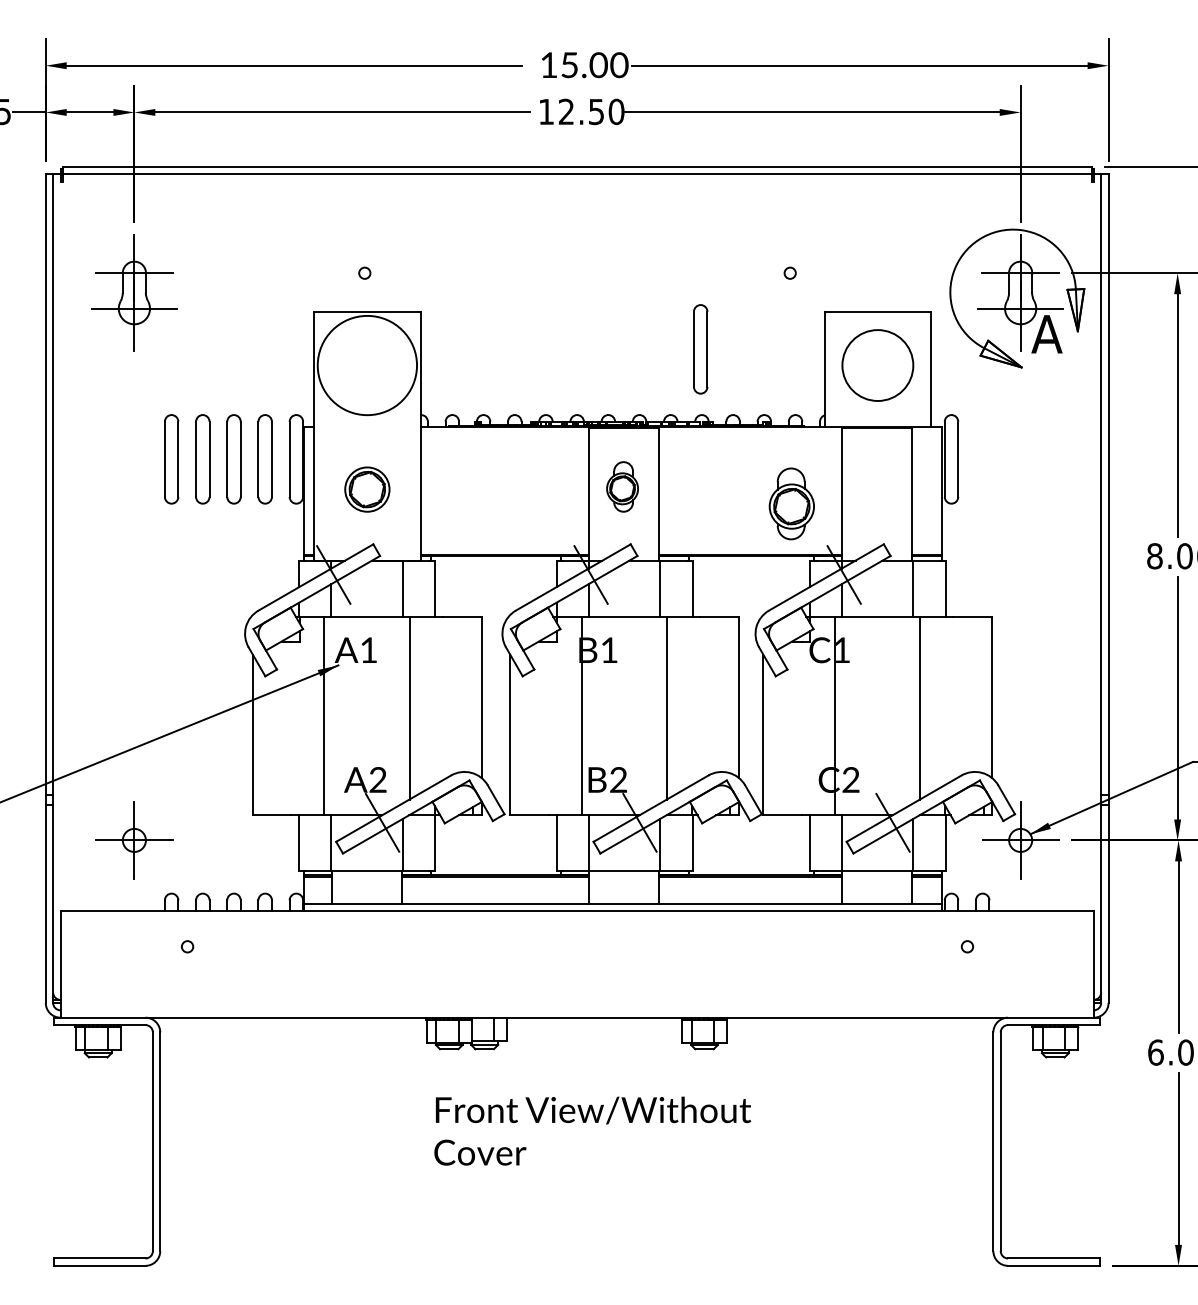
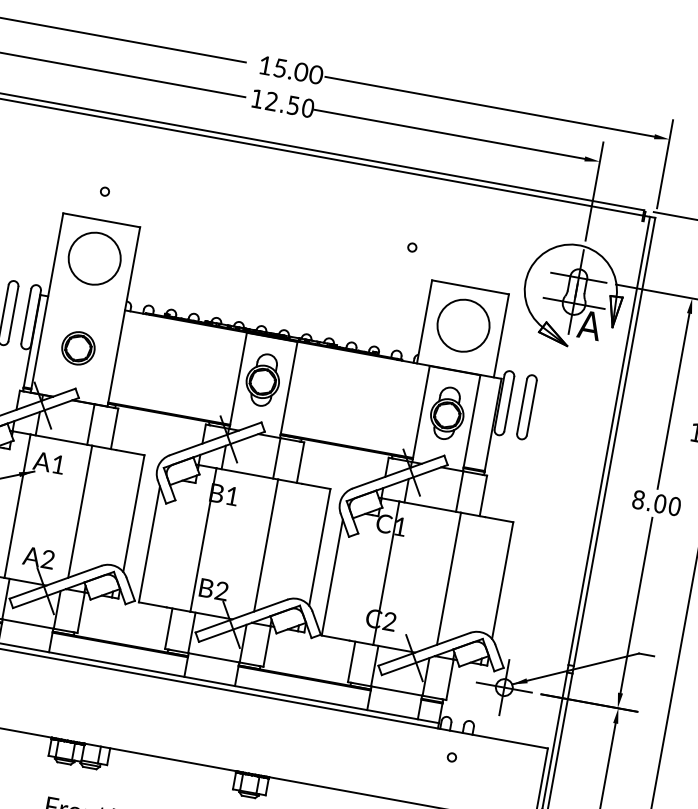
part: (700, 349) -> (526, 407), moved
circle: (366, 365) -> (94, 258), size x0.71
part: (622, 486) -> (263, 379), size x1.43
part: (791, 503) -> (447, 413), moved

